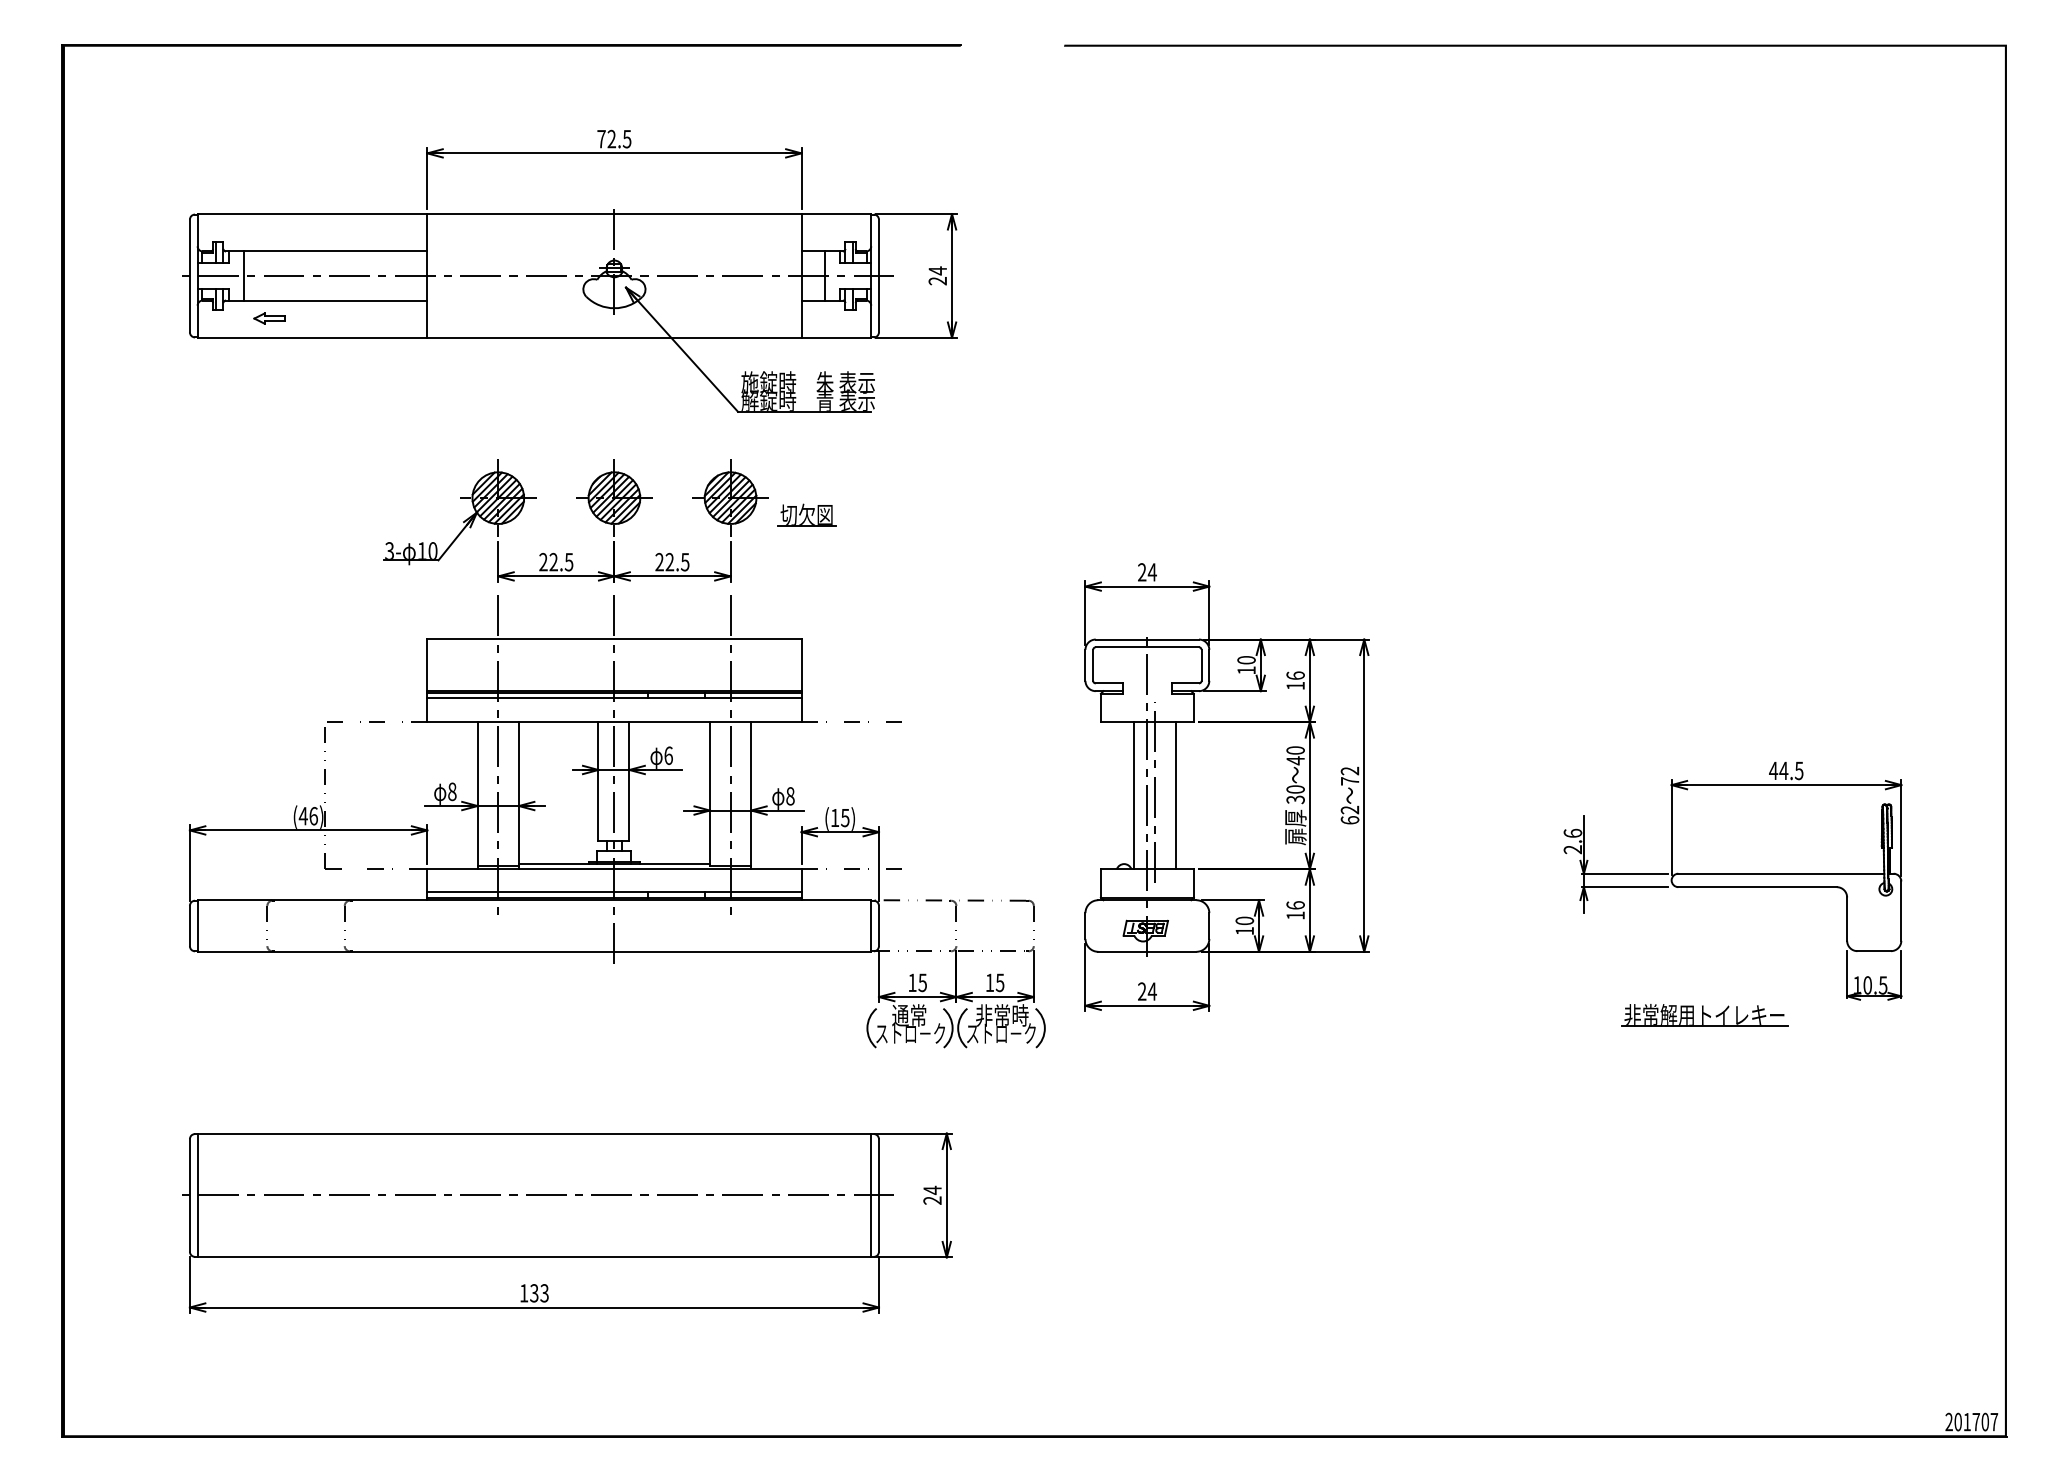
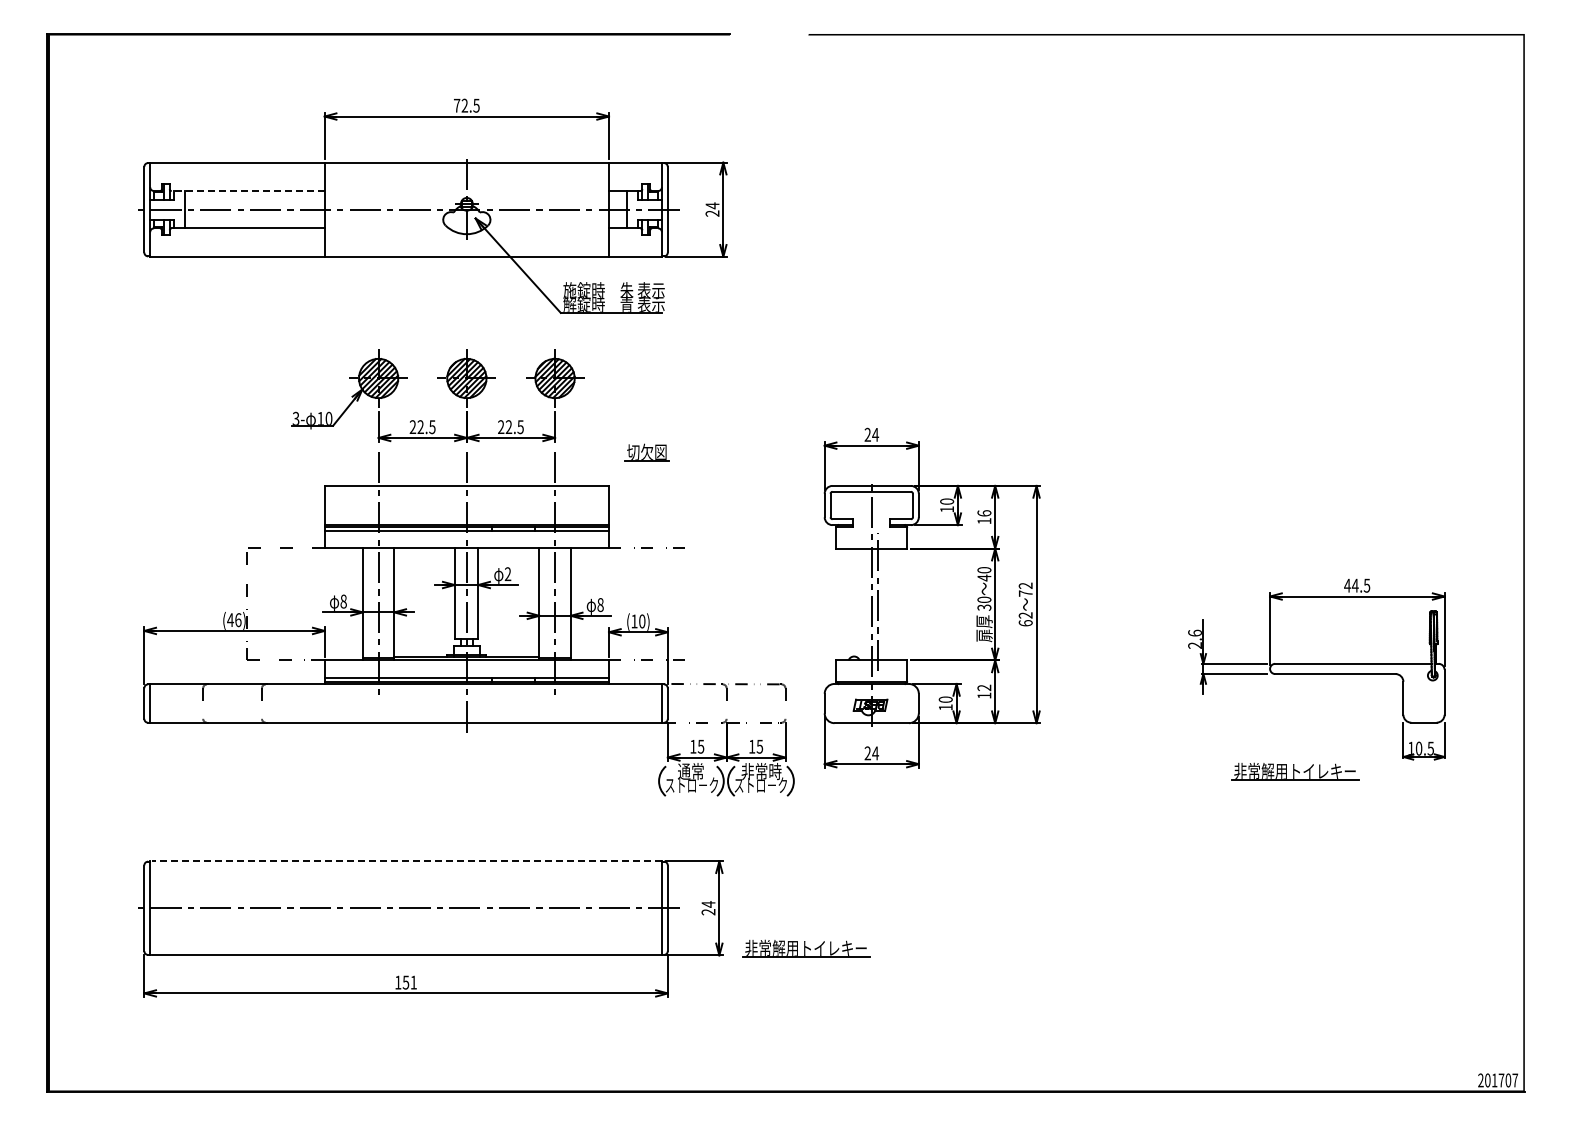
line: (325, 252) -> (247, 191), solid -> dashed
part: (269, 317) -> (204, 241), removed
part: (806, 515) -> (646, 452), moved
text: (667, 756) -> (507, 574), 6 -> 2
line: (1133, 795) -> (861, 604), removed
line: (1175, 795) -> (893, 604), removed
text: (845, 817) -> (642, 621), (15) -> (10)
text: (1295, 904) -> (984, 687), 16 -> 12
line: (536, 1133) -> (407, 861), solid -> dashed
part: (1061, 1248) -> (806, 948), added
text: (538, 1293) -> (409, 982), 133 -> 151

